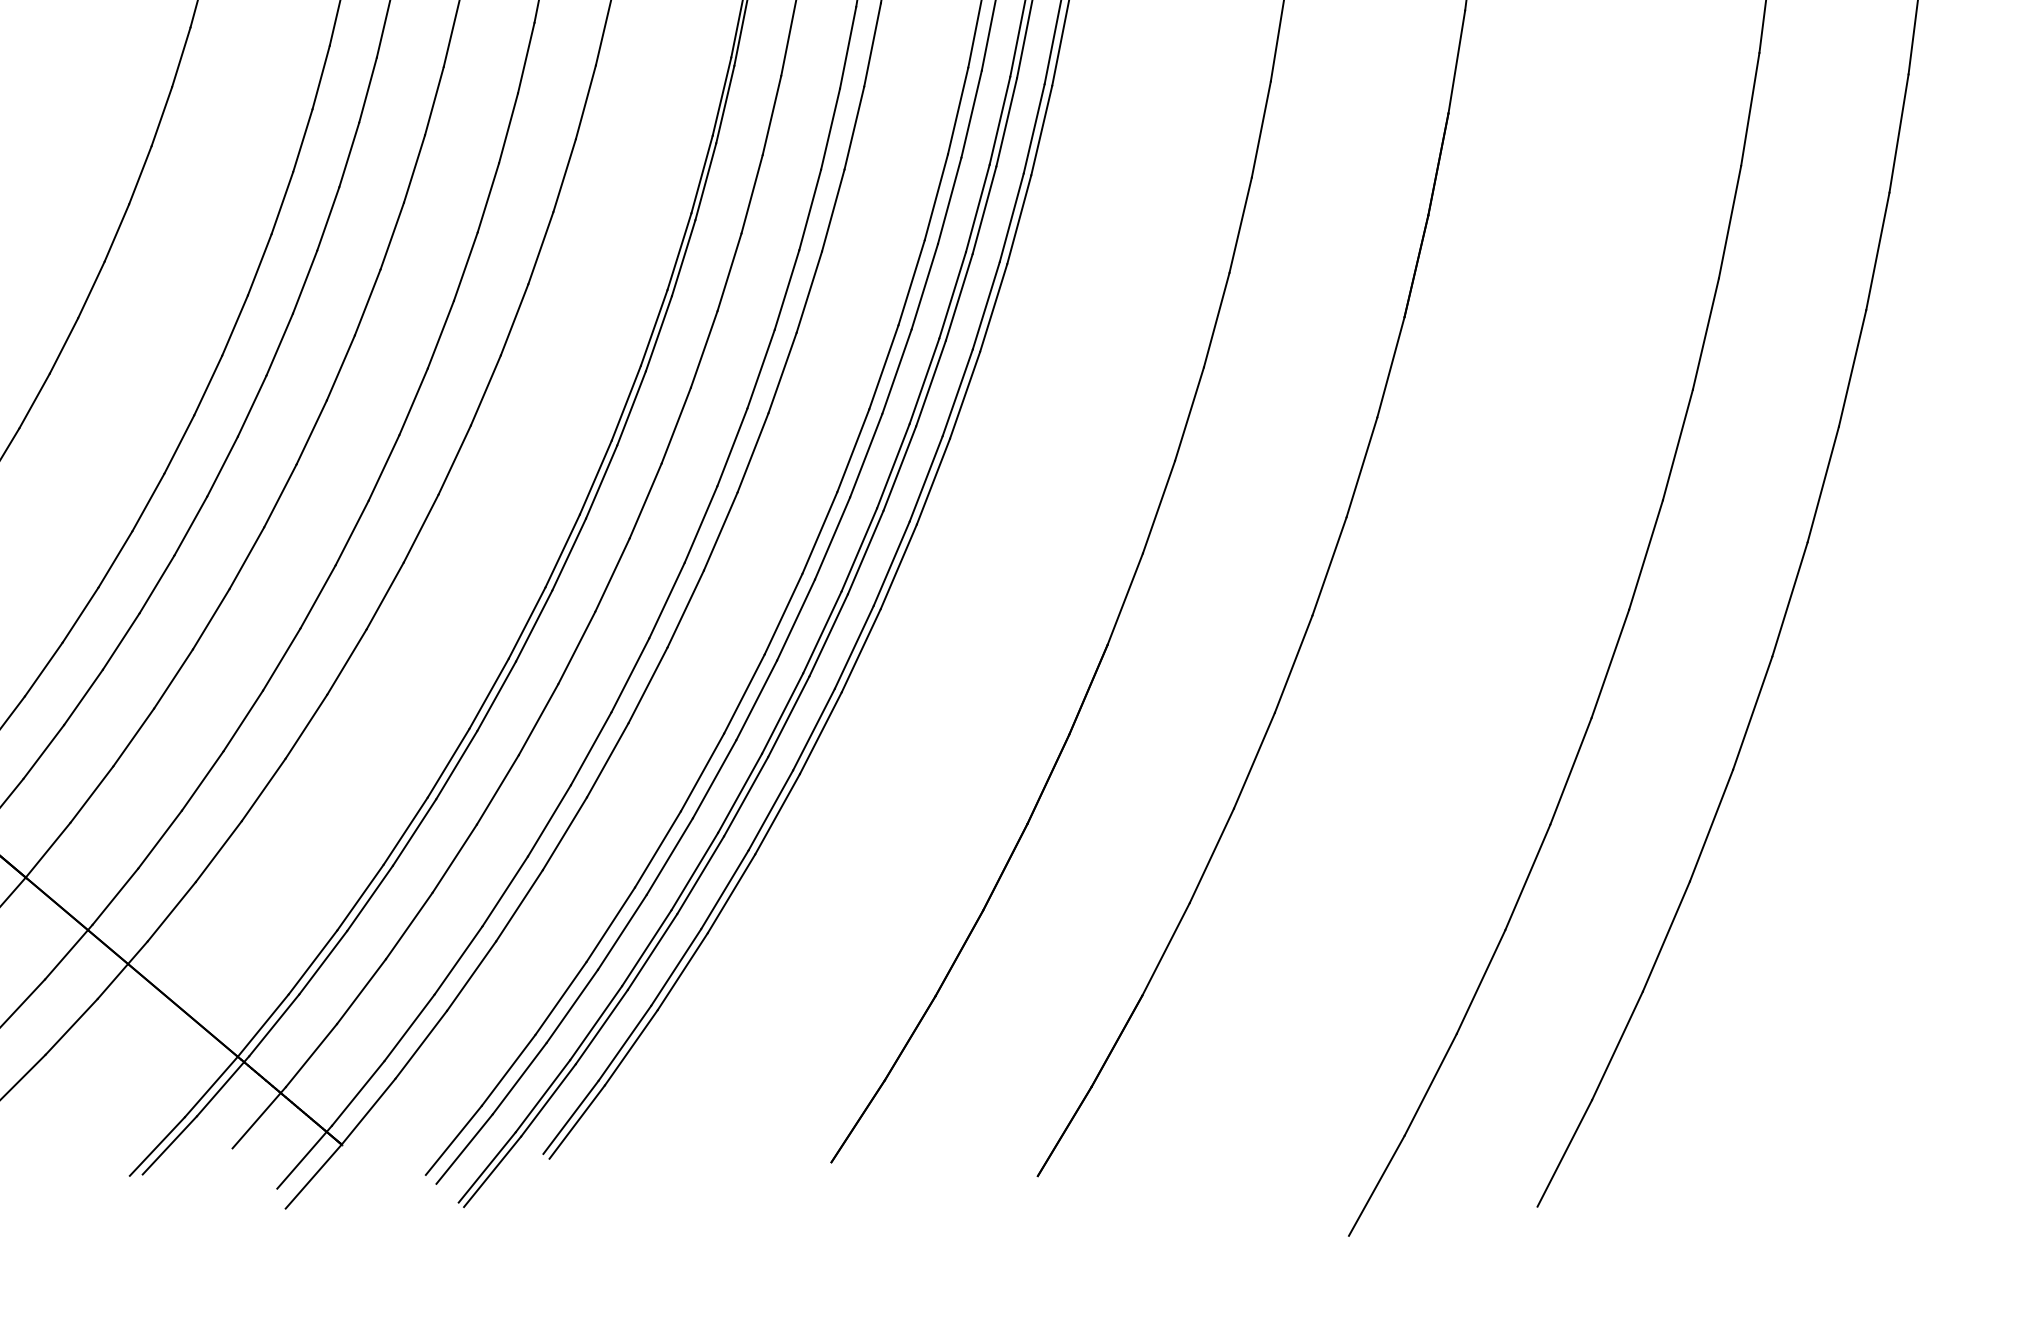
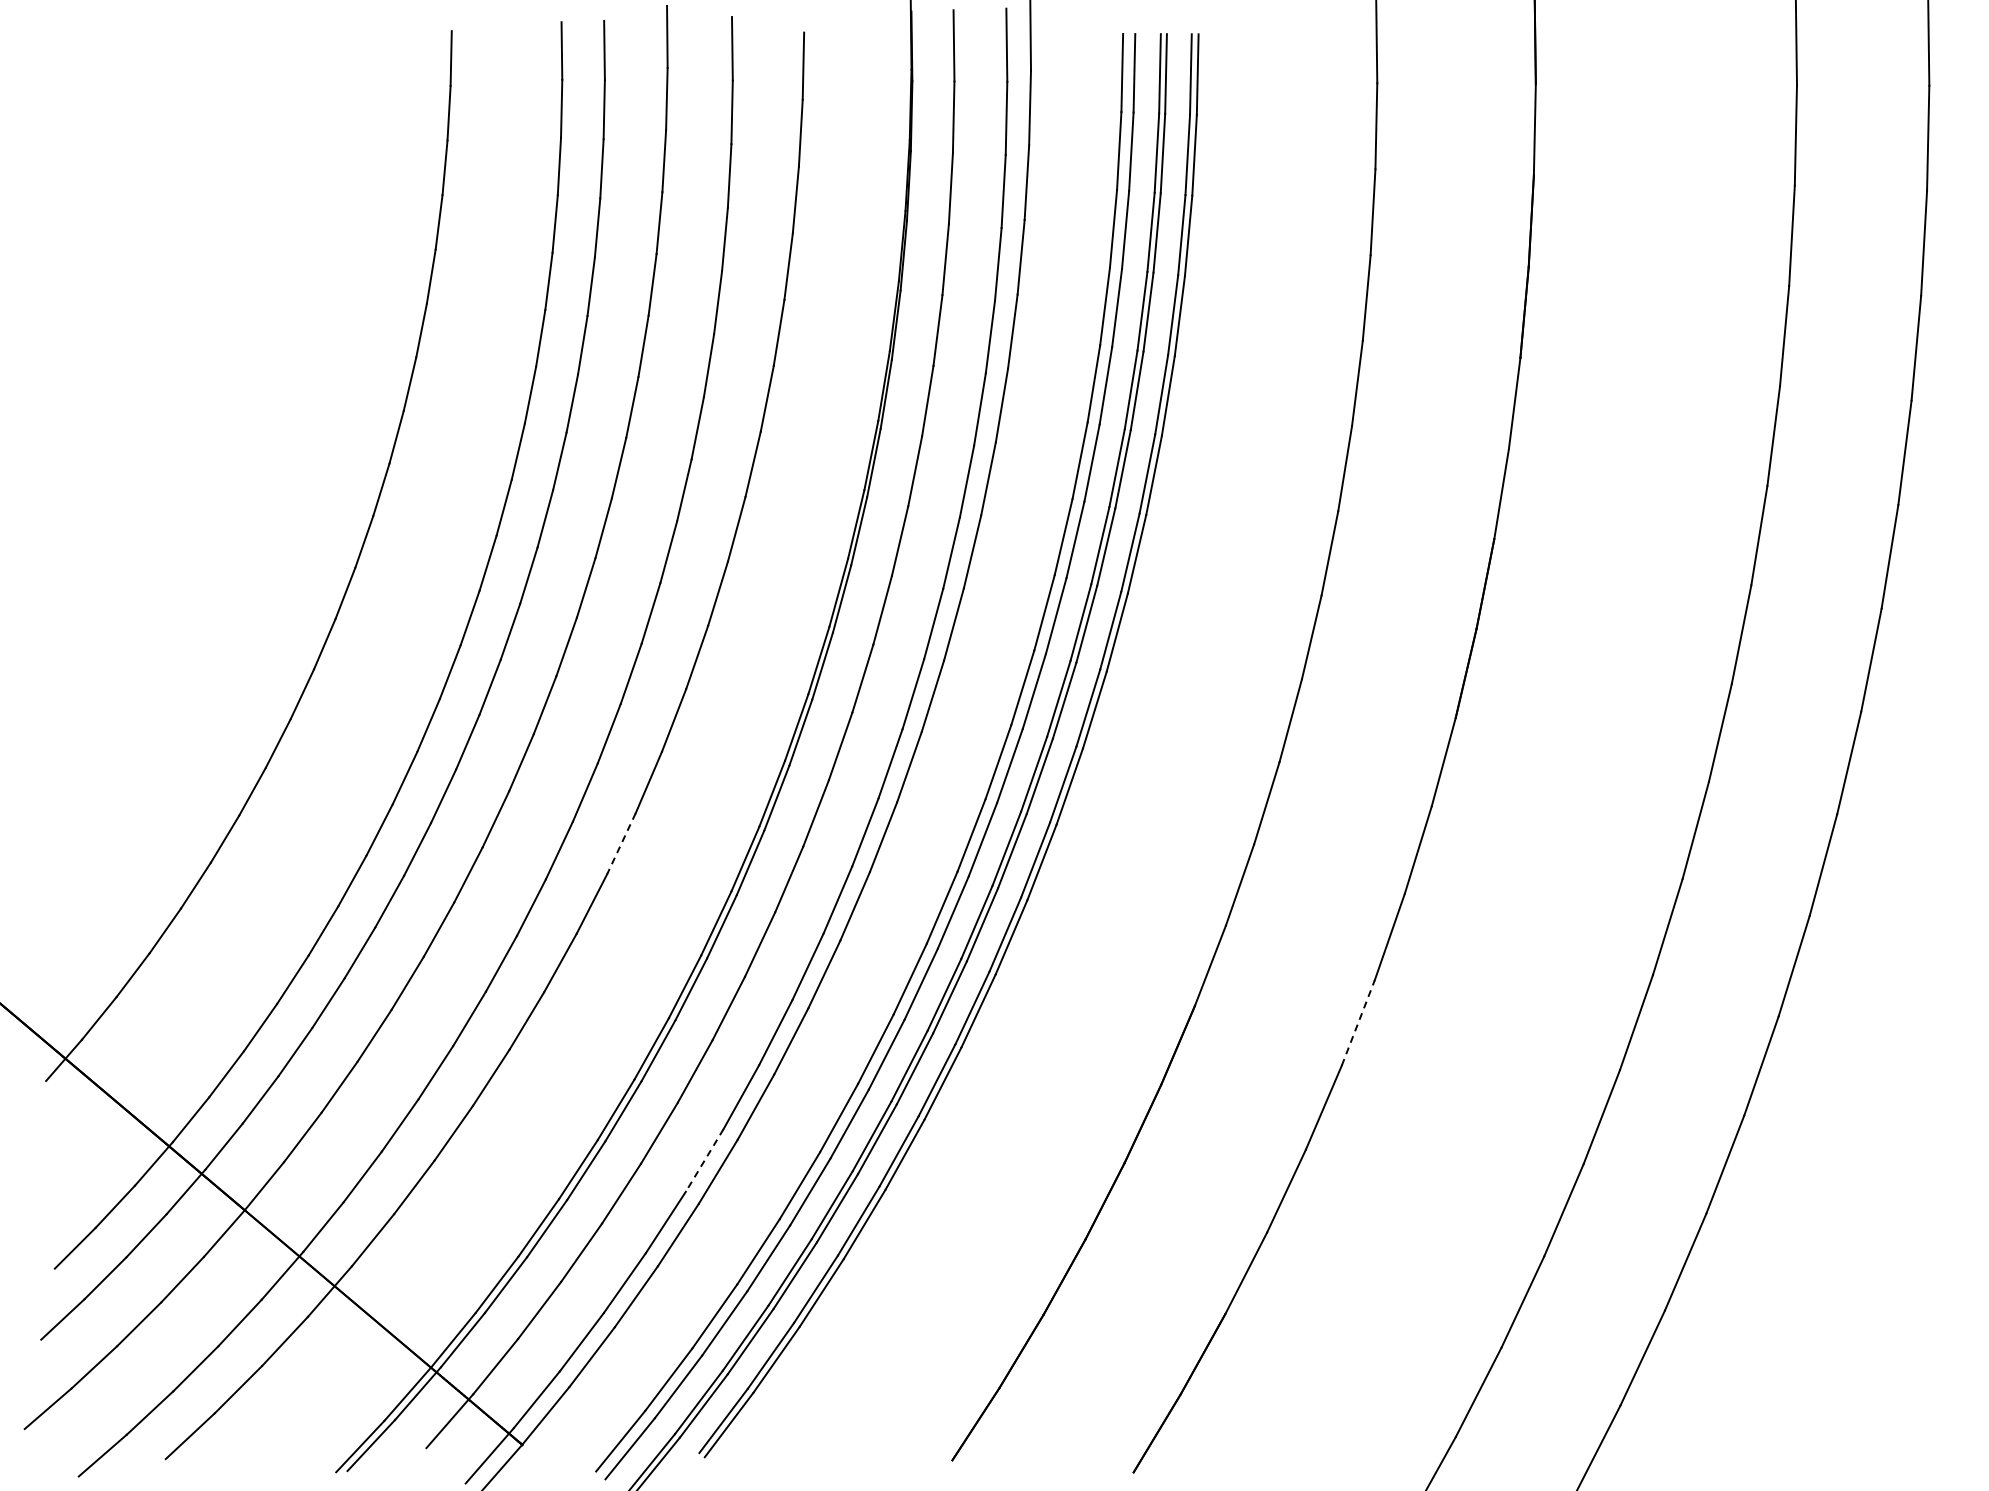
line: (454, 459) -> (621, 843), solid -> dashed
line: (1293, 663) -> (1358, 1022), solid -> dashed
line: (549, 820) -> (704, 1160), solid -> dashed

